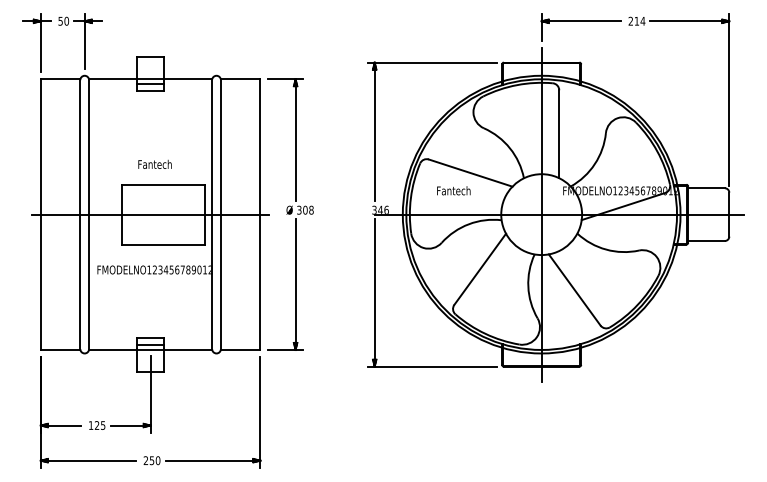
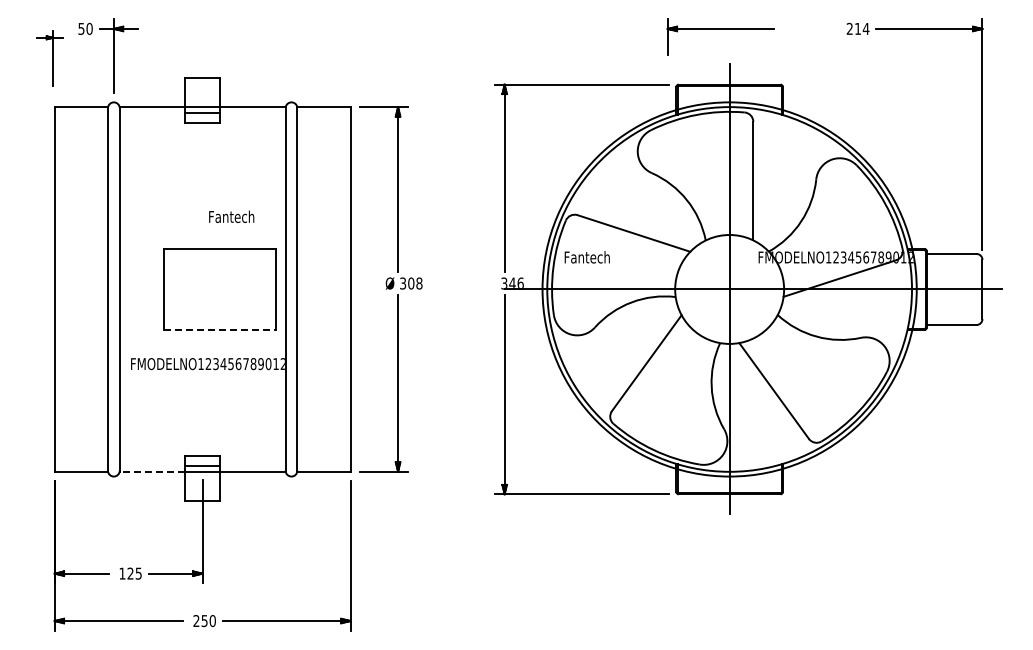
part: (580, 21) -> (720, 29), moved
part: (36, 43) -> (49, 58), size x0.7
text: (154, 164) -> (231, 216), moved
text: (453, 190) -> (586, 257), moved
line: (150, 214) -> (202, 289), removed
line: (163, 244) -> (220, 329), solid -> dashed
line: (113, 349) -> (152, 471), solid -> dashed

